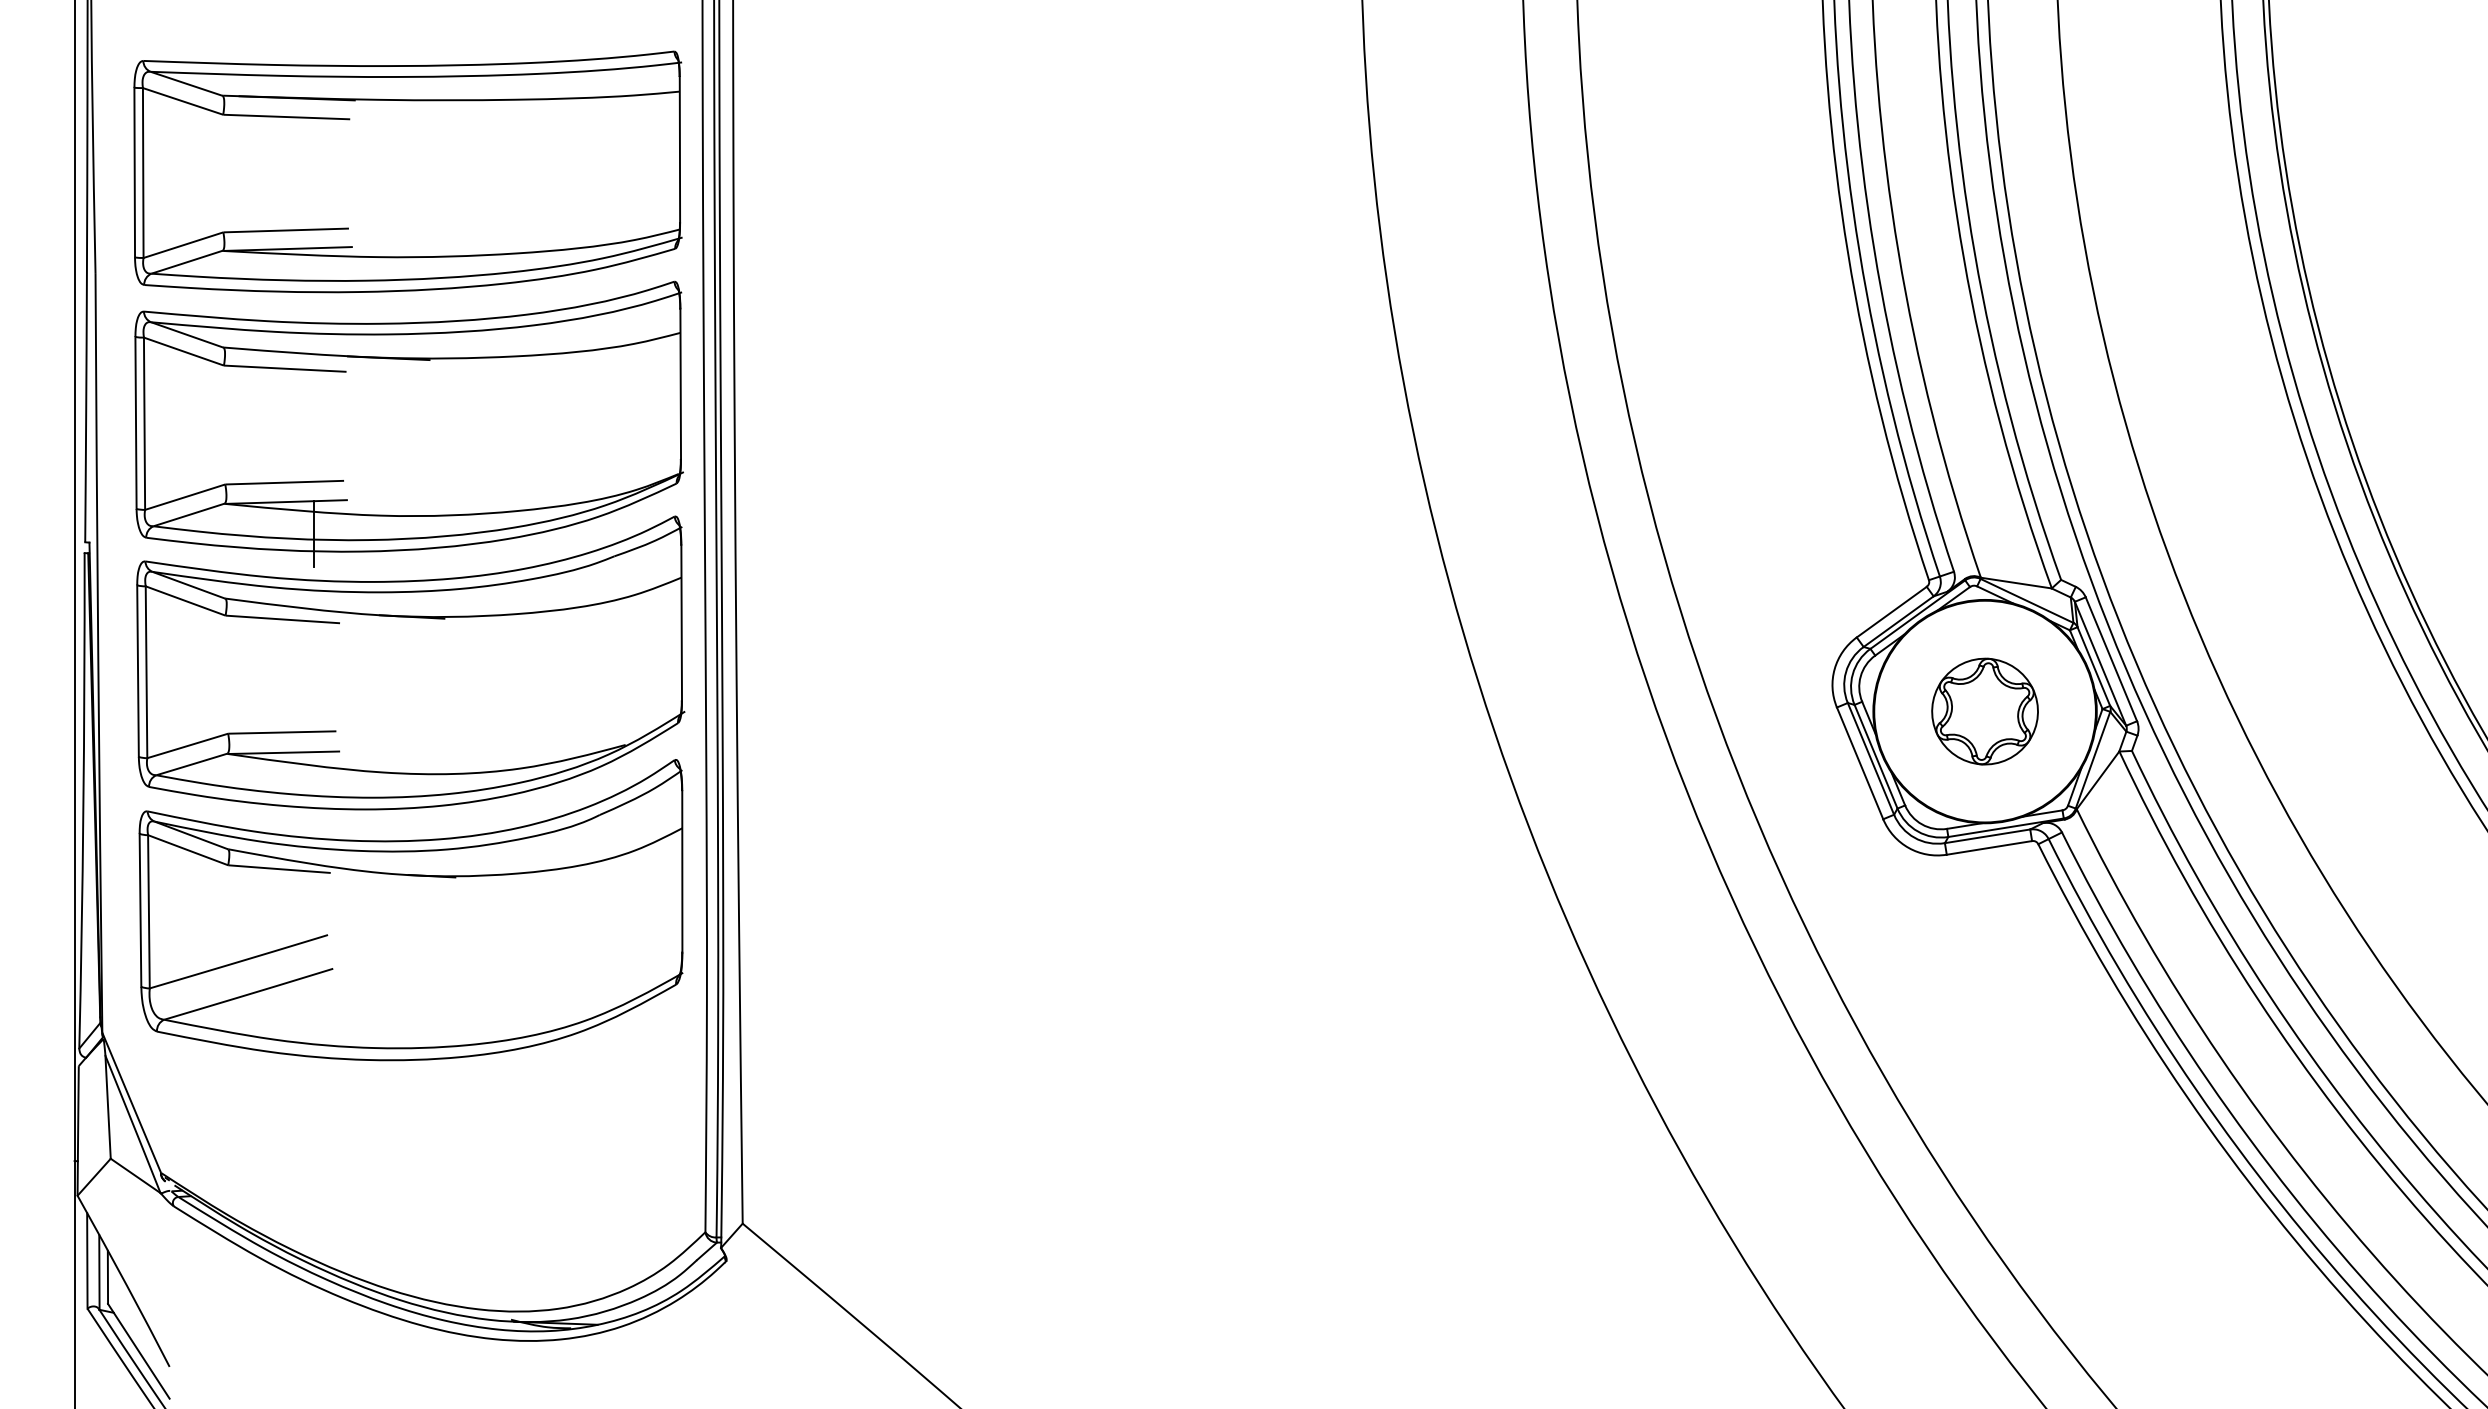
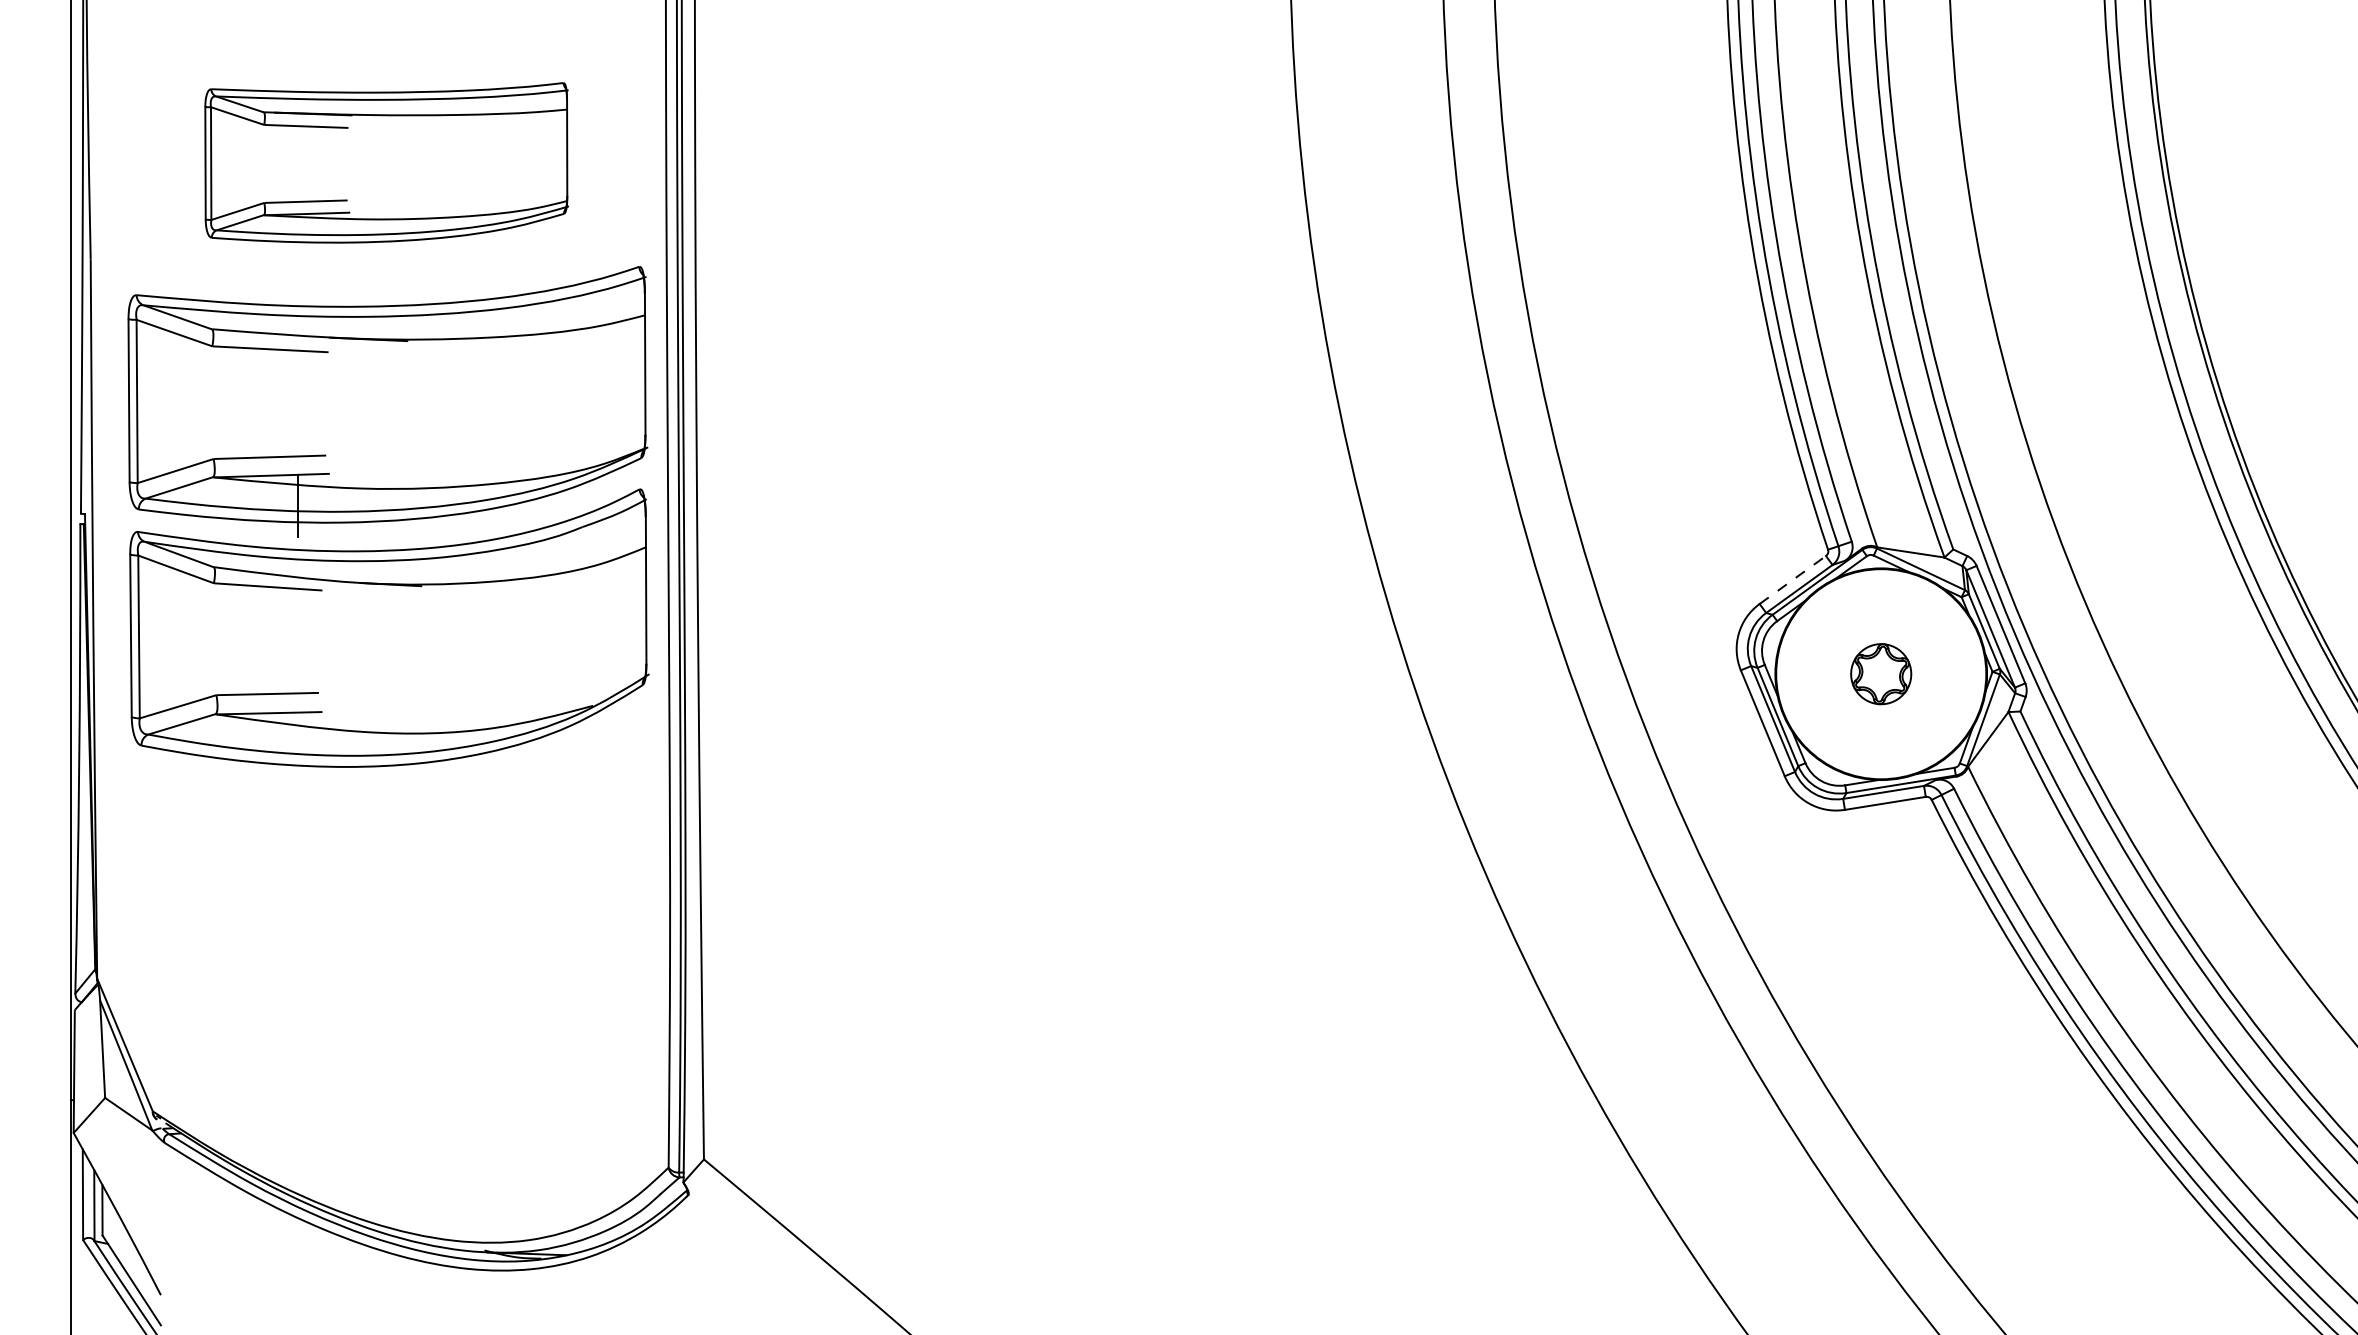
part: (407, 171) -> (386, 162), size x0.7
line: (1892, 611) -> (1793, 579), solid -> dashed
part: (1984, 711) -> (1880, 674), size x0.6
part: (410, 910) -> (389, 862), removed

